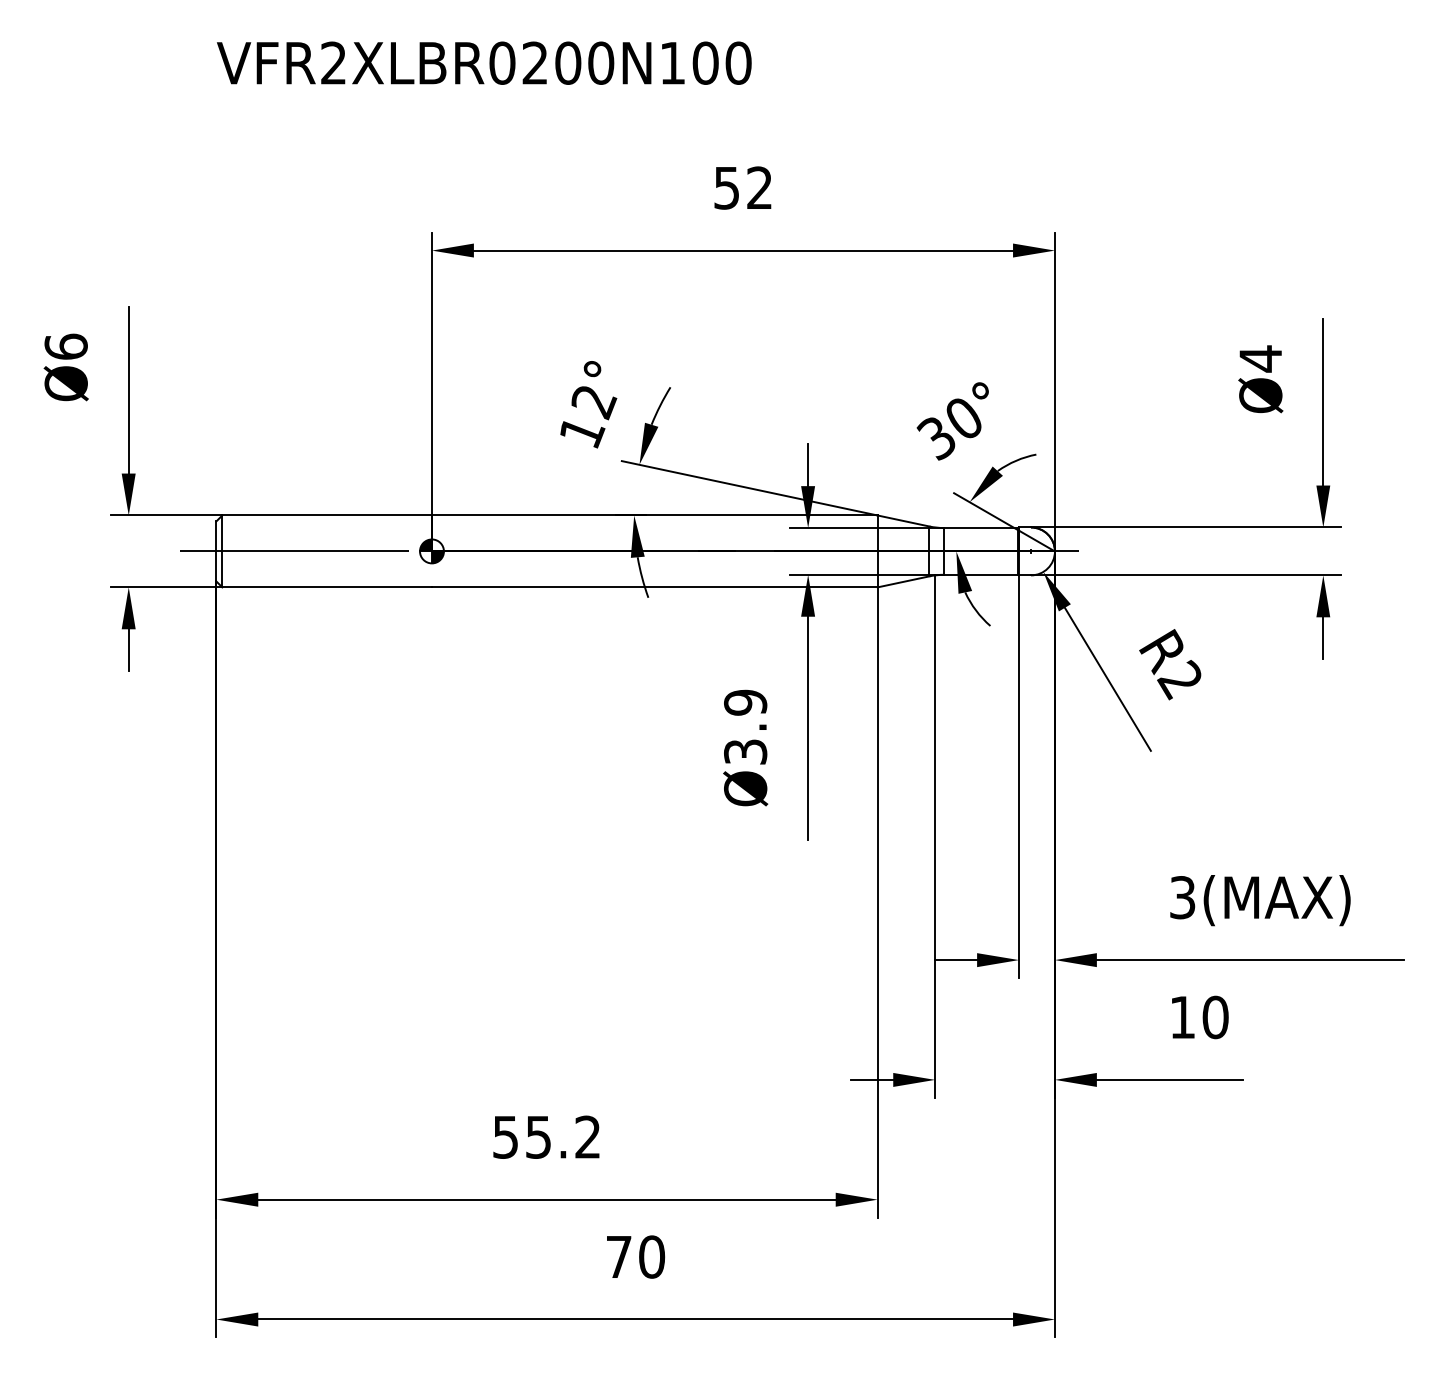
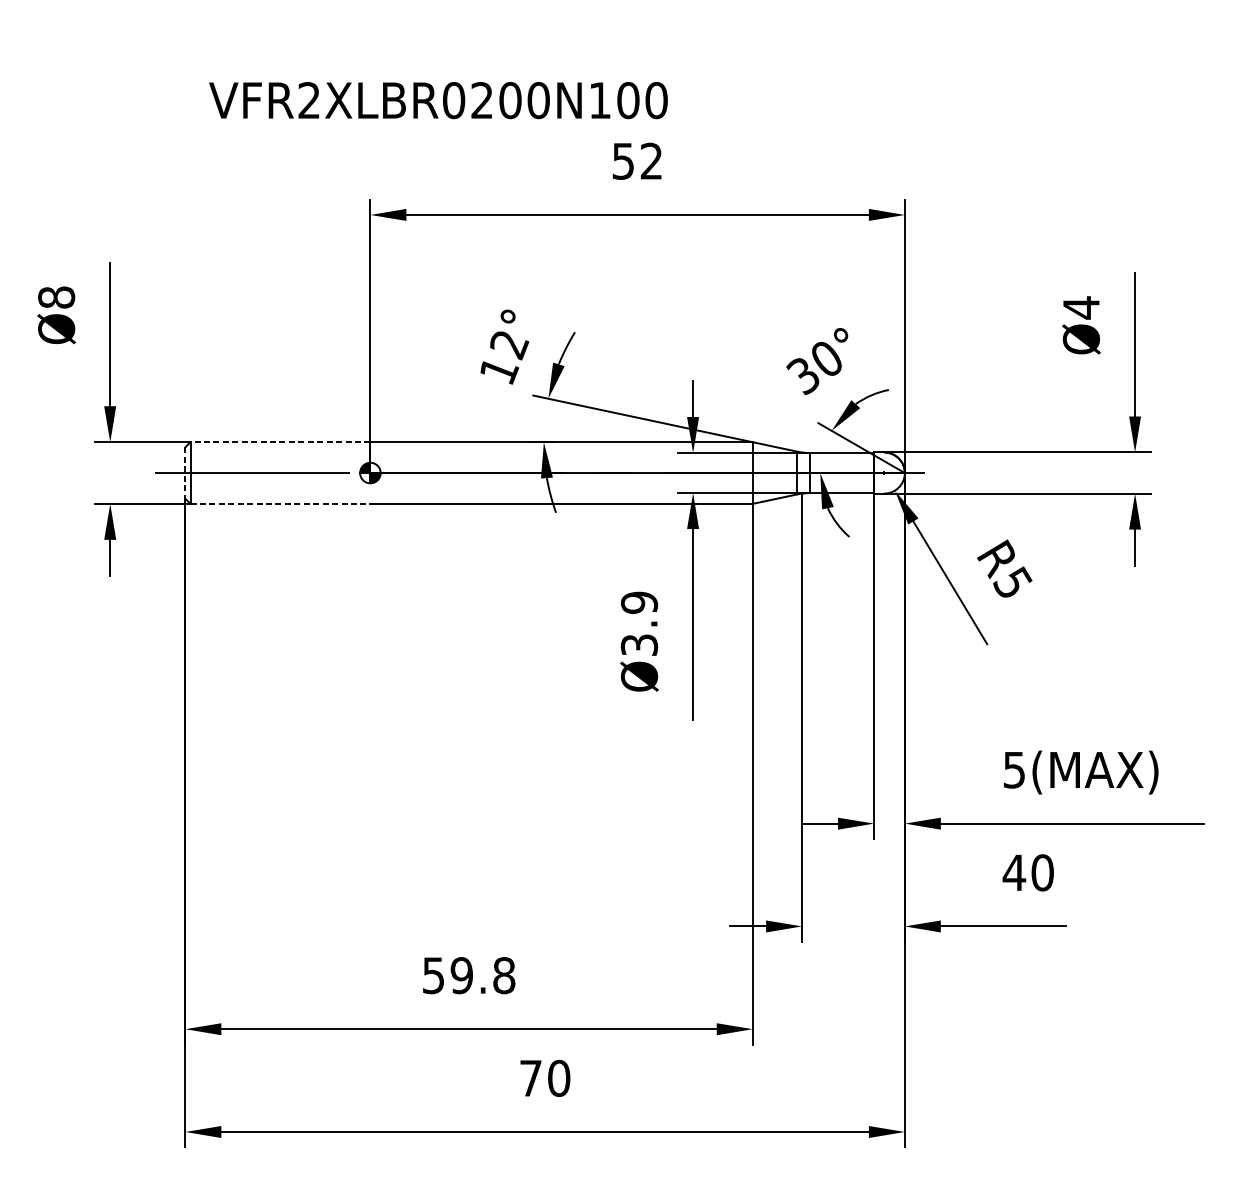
text: (484, 62) -> (438, 99), moved
text: (65, 346) -> (56, 297), Ø6 -> Ø8
line: (327, 515) -> (280, 442), solid -> dashed
line: (216, 551) -> (185, 473), solid -> dashed
line: (327, 587) -> (280, 503), solid -> dashed
text: (1180, 680) -> (1012, 583), R2 -> R5
text: (1182, 897) -> (1014, 769), 3(MAX) -> 5(MAX)
text: (1182, 1017) -> (1014, 872), 10 -> 40
text: (562, 1136) -> (482, 974), 55.2 -> 59.8

